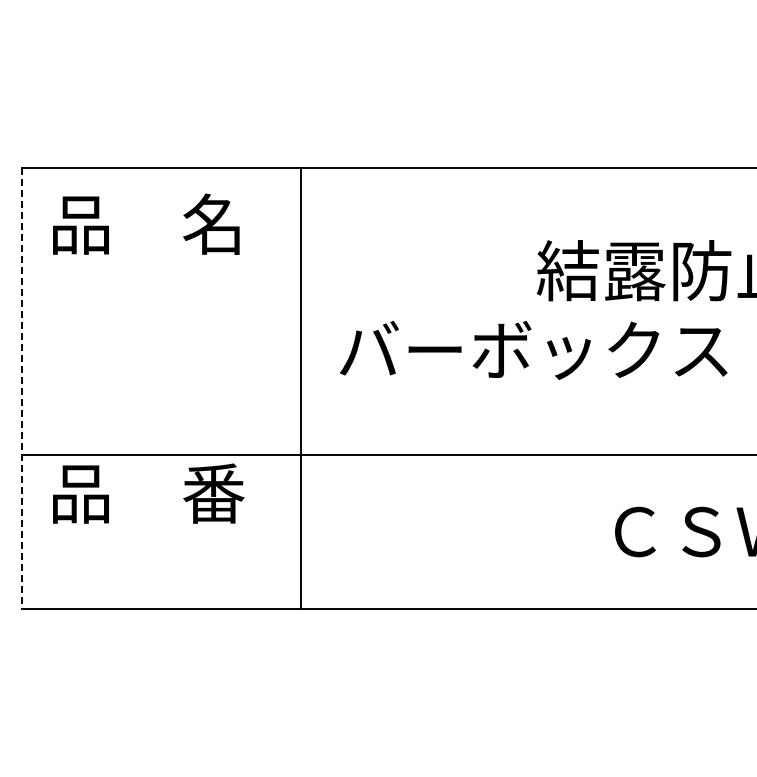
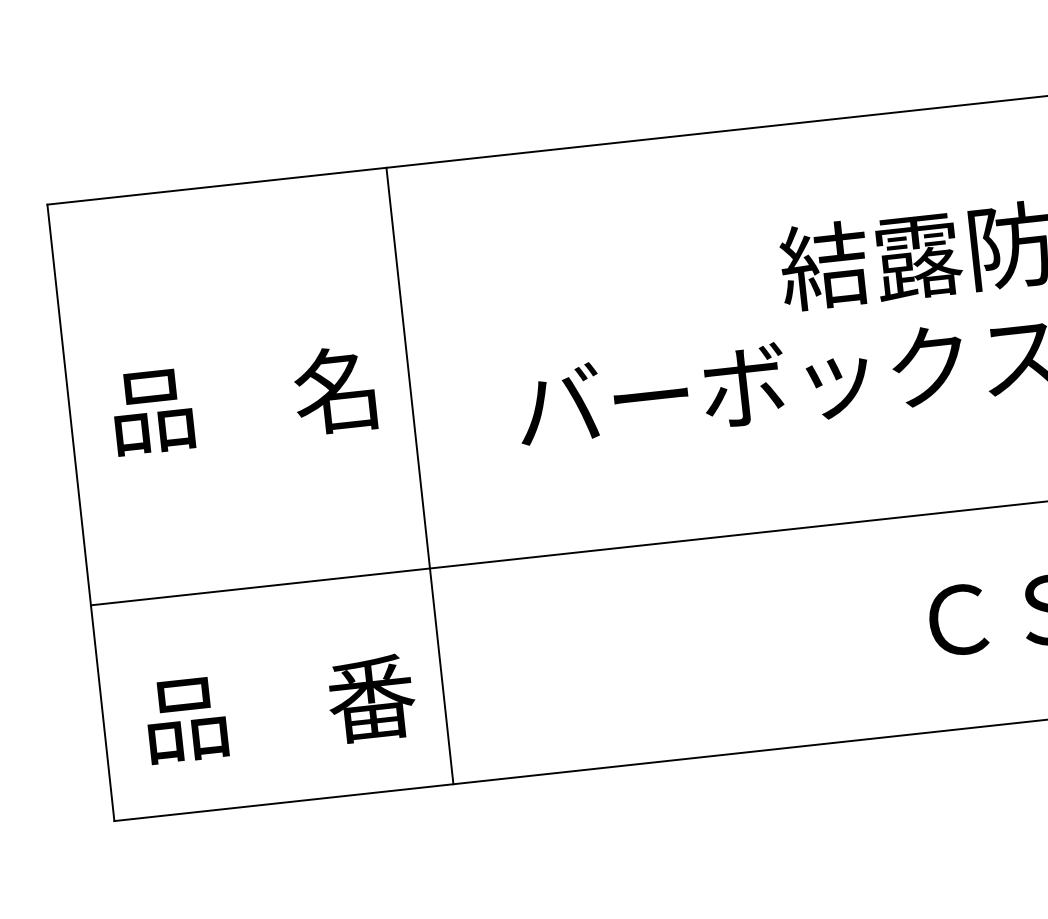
text: (146, 223) -> (244, 399), moved
line: (22, 388) -> (81, 512), dashed -> solid
line: (301, 388) -> (420, 475), moved
text: (148, 493) -> (280, 708), moved

